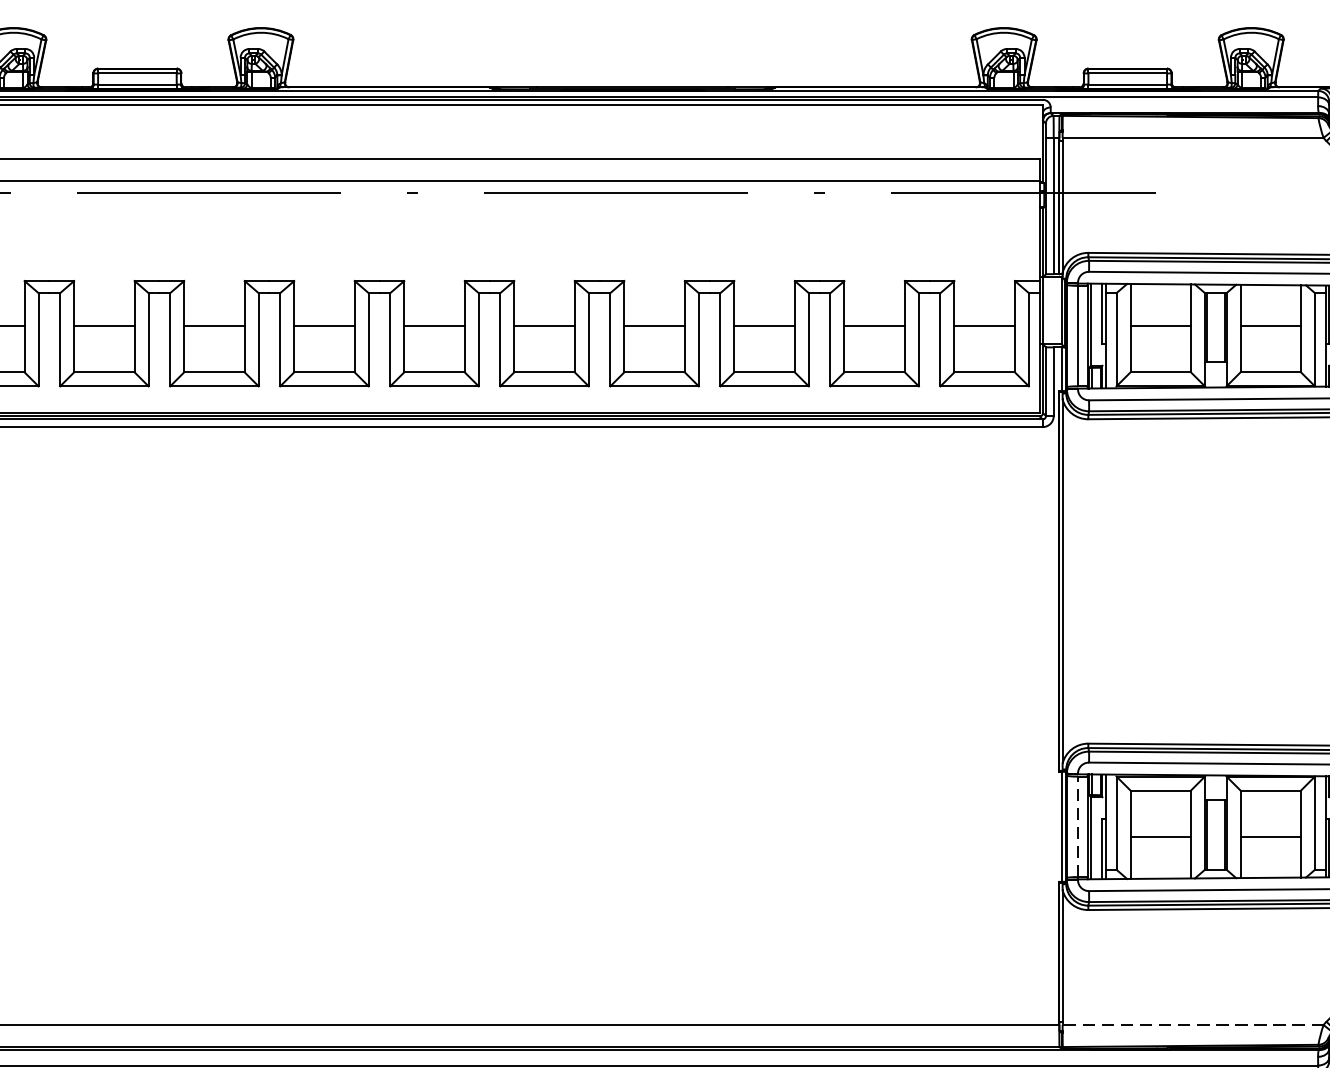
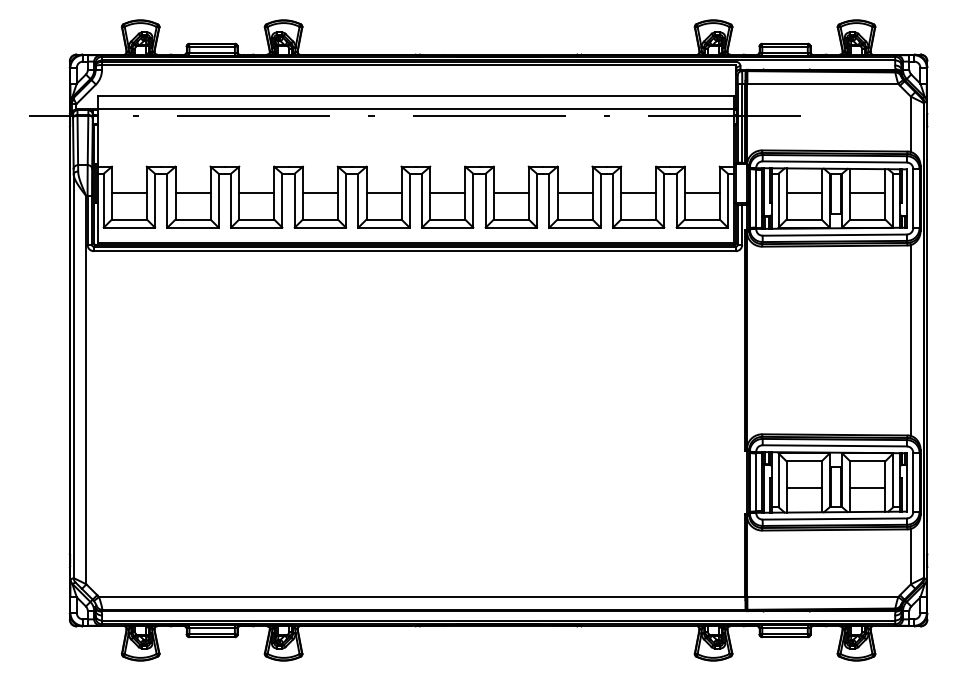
line: (1078, 825) -> (756, 481), dashed -> solid
line: (1192, 1025) -> (822, 597), dashed -> solid

